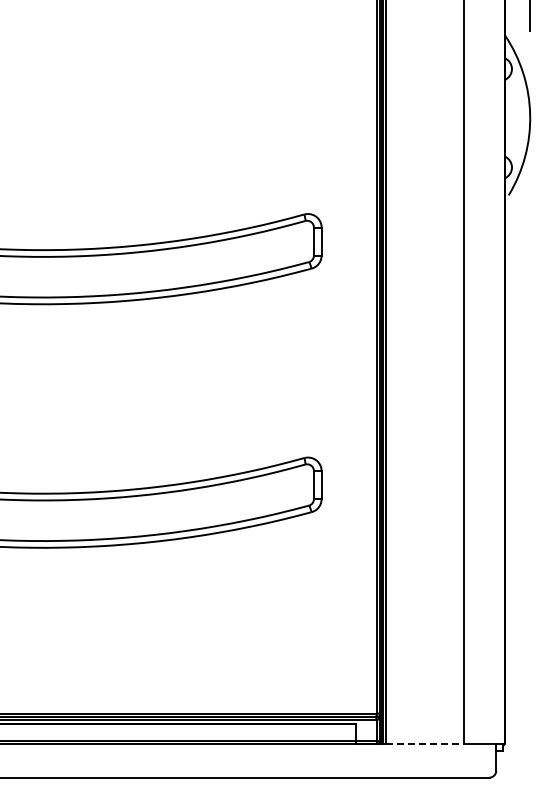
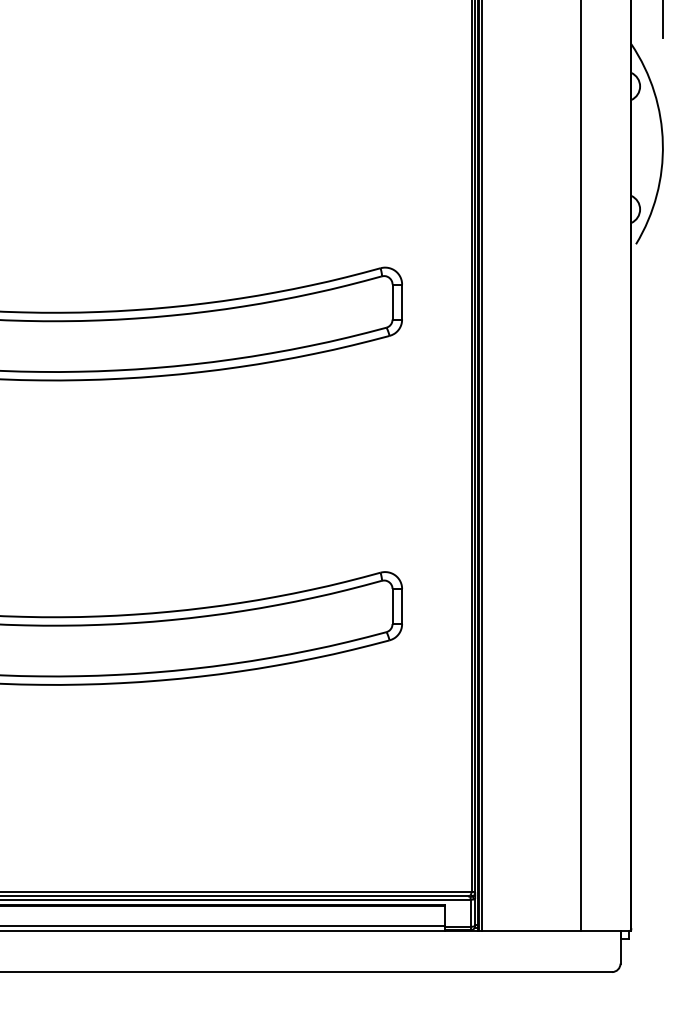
line: (425, 744) -> (532, 930), dashed -> solid

